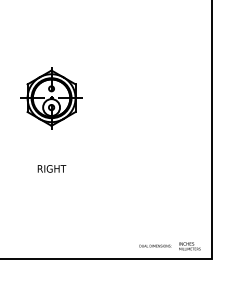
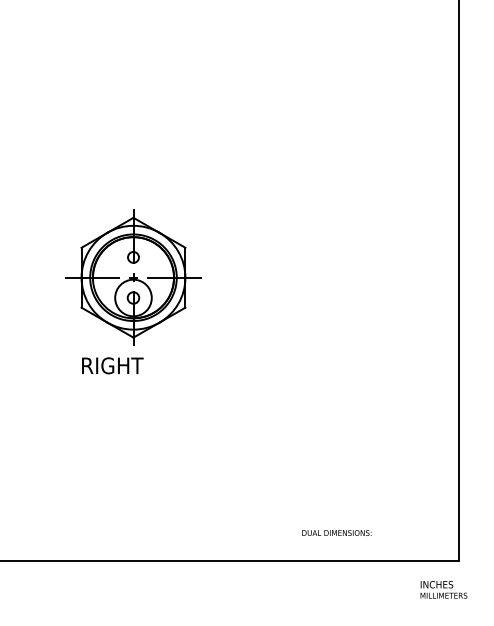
part: (51, 98) -> (133, 278), moved
text: (189, 246) -> (442, 590), moved

